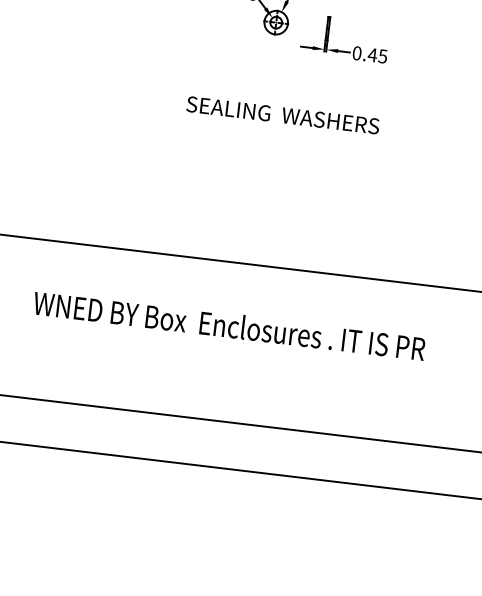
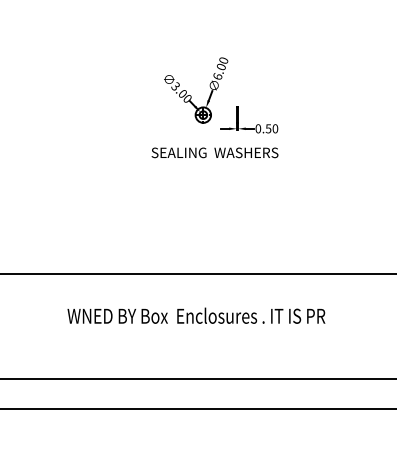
text: (377, 55) -> (271, 128), 0.45 -> 0.50
text: (282, 114) -> (214, 152), moved

